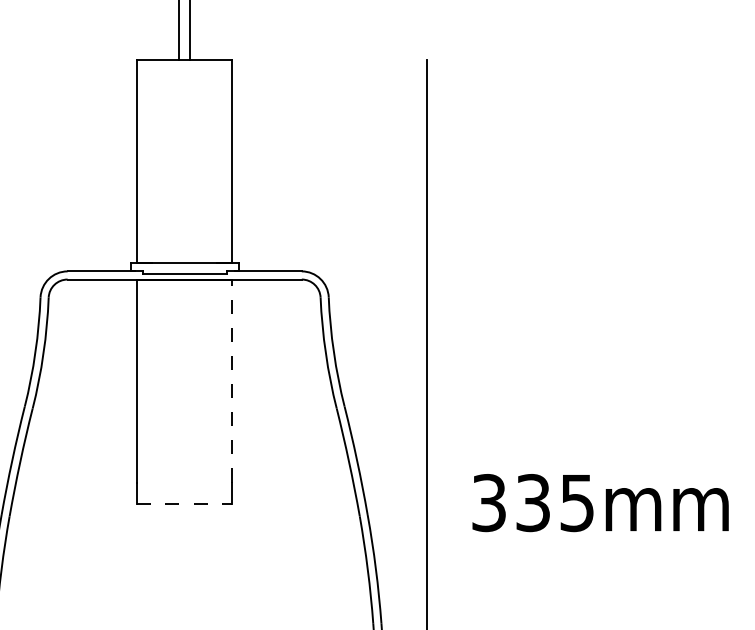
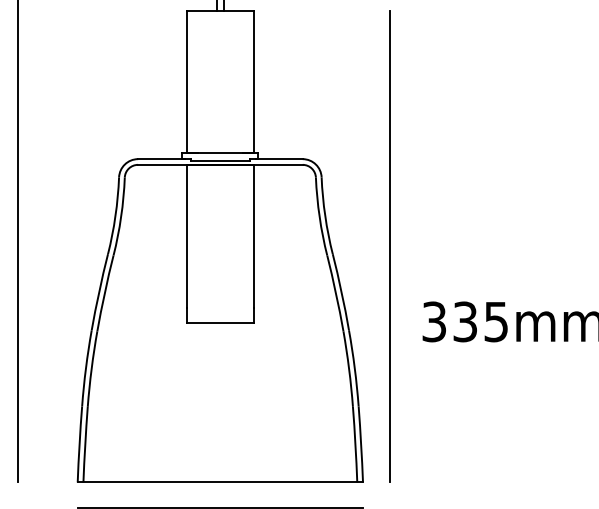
line: (231, 380) -> (253, 235), dashed -> solid
line: (184, 503) -> (220, 322), dashed -> solid

